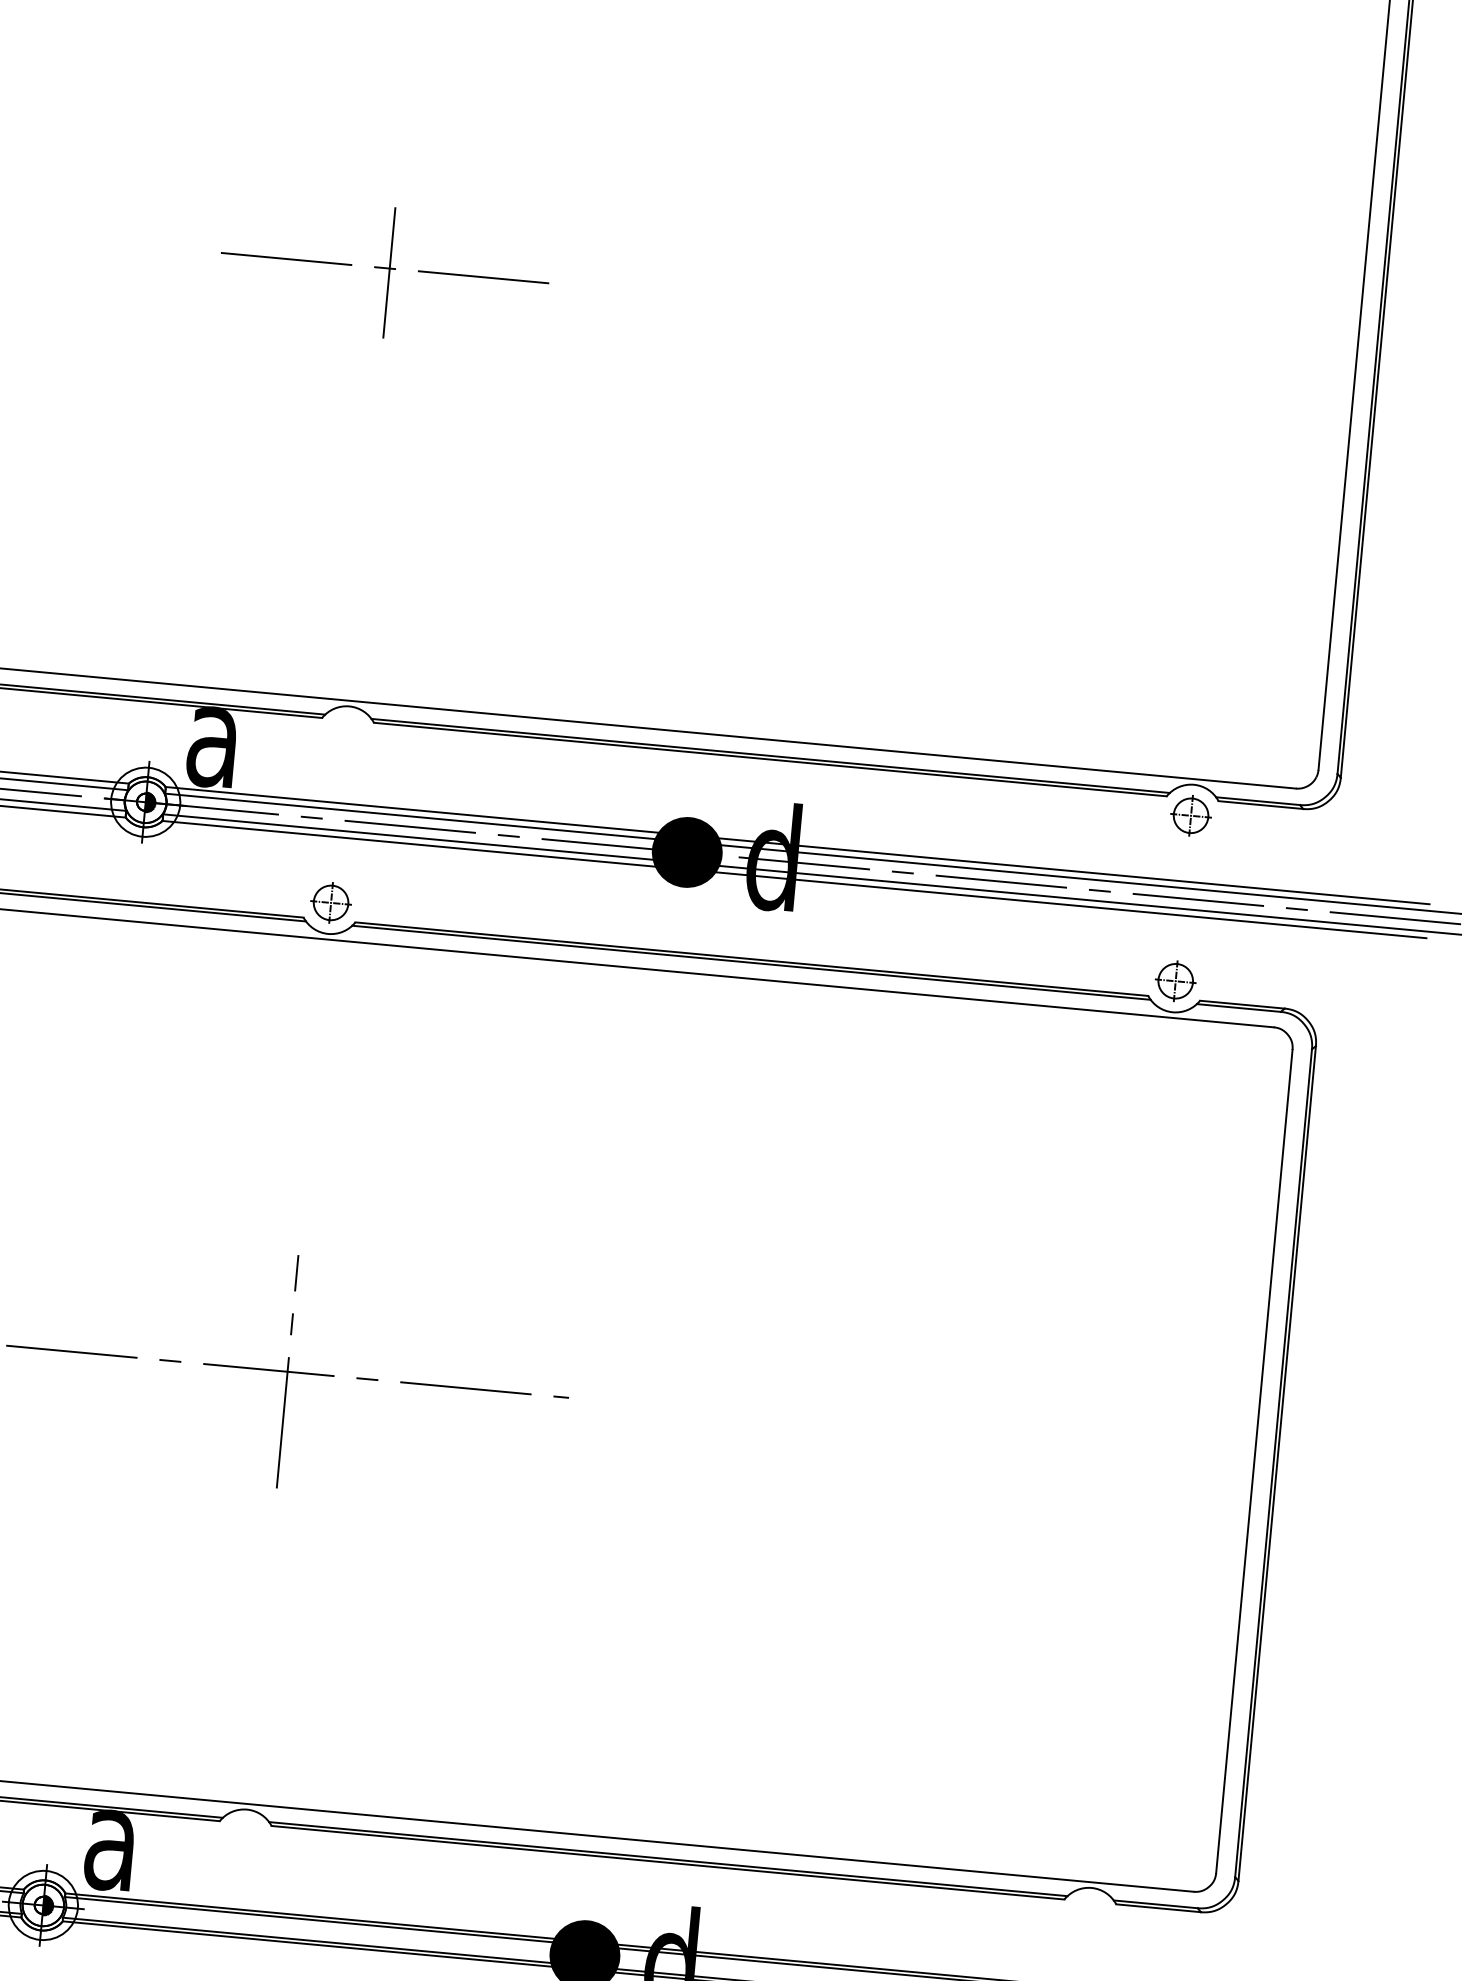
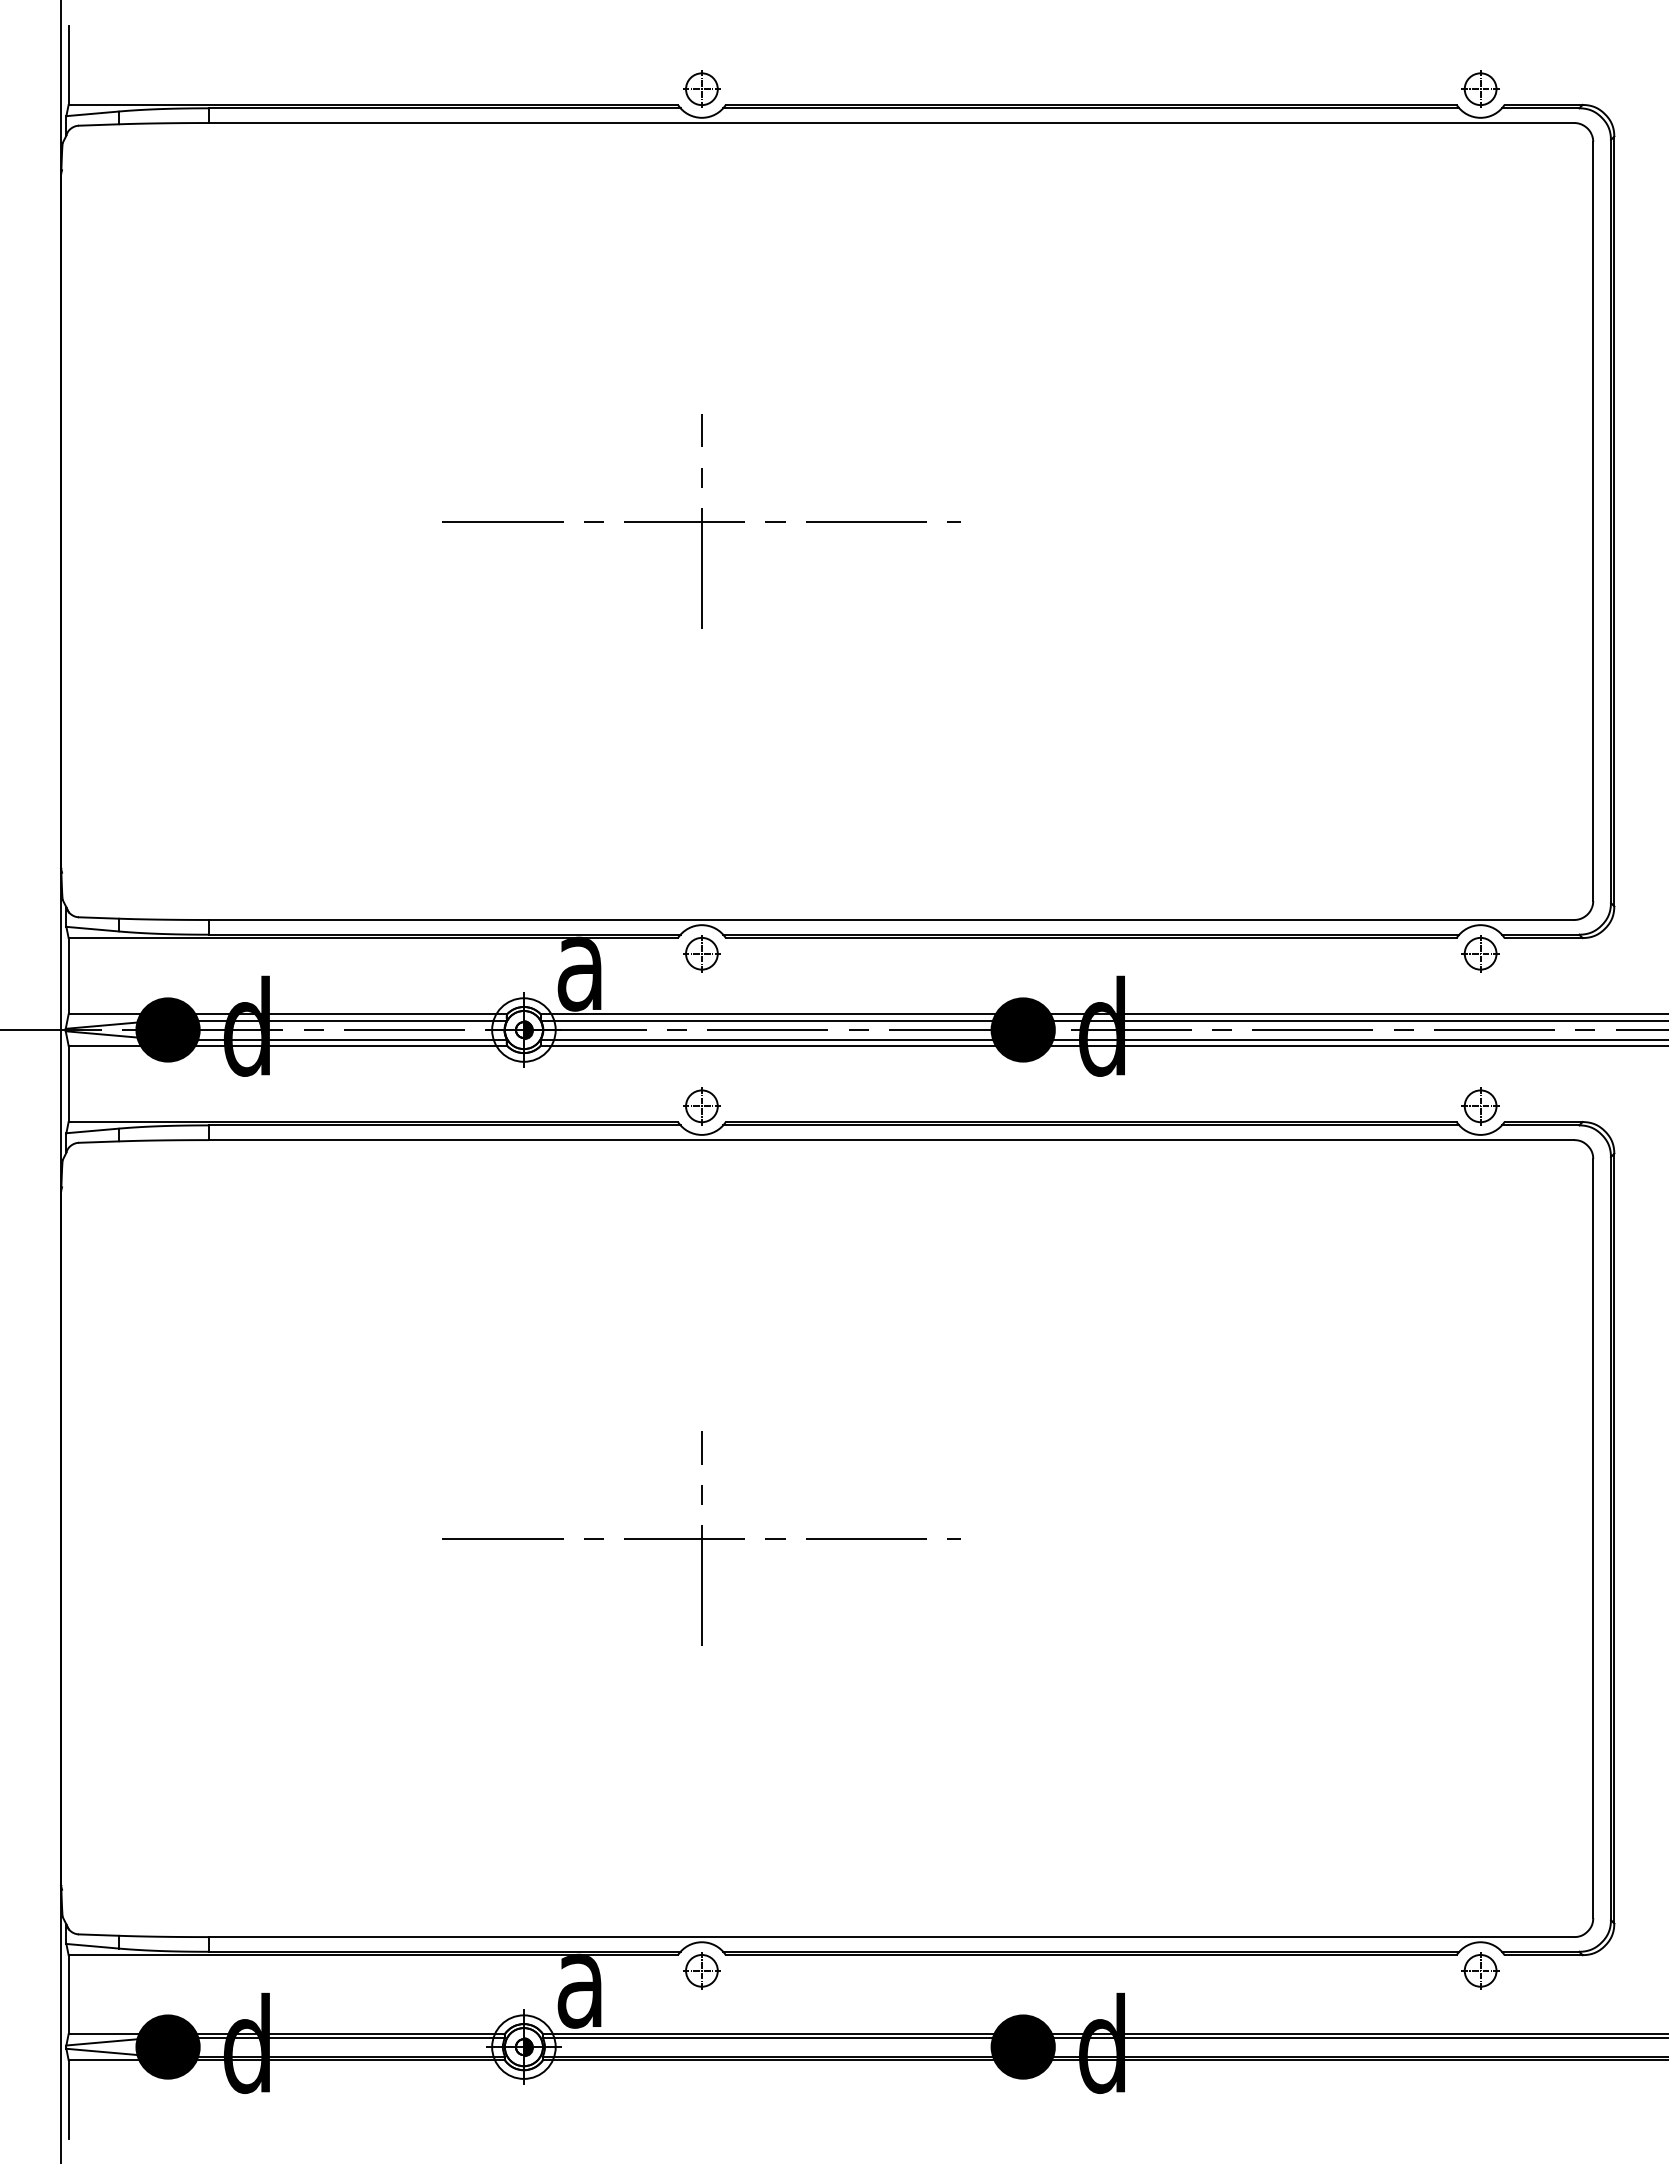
part: (389, 268) -> (701, 521), size x1.67
part: (346, 737) -> (701, 953), added
part: (243, 1840) -> (701, 1970), added
part: (1088, 1918) -> (1480, 1970), added

